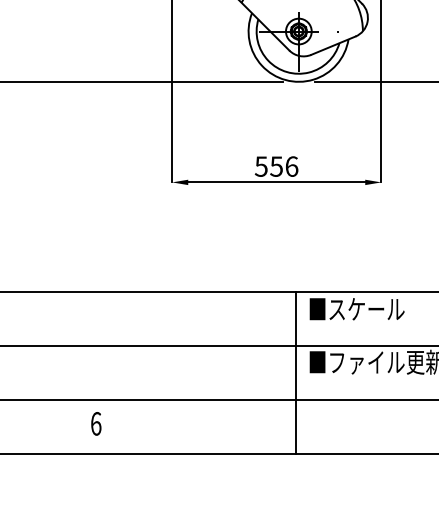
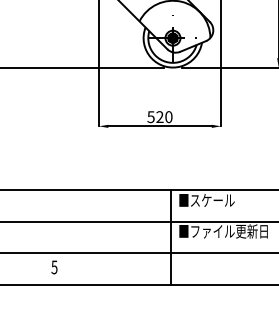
text: (284, 167) -> (164, 117), 556 -> 520
text: (96, 424) -> (54, 267), 6 -> 5

